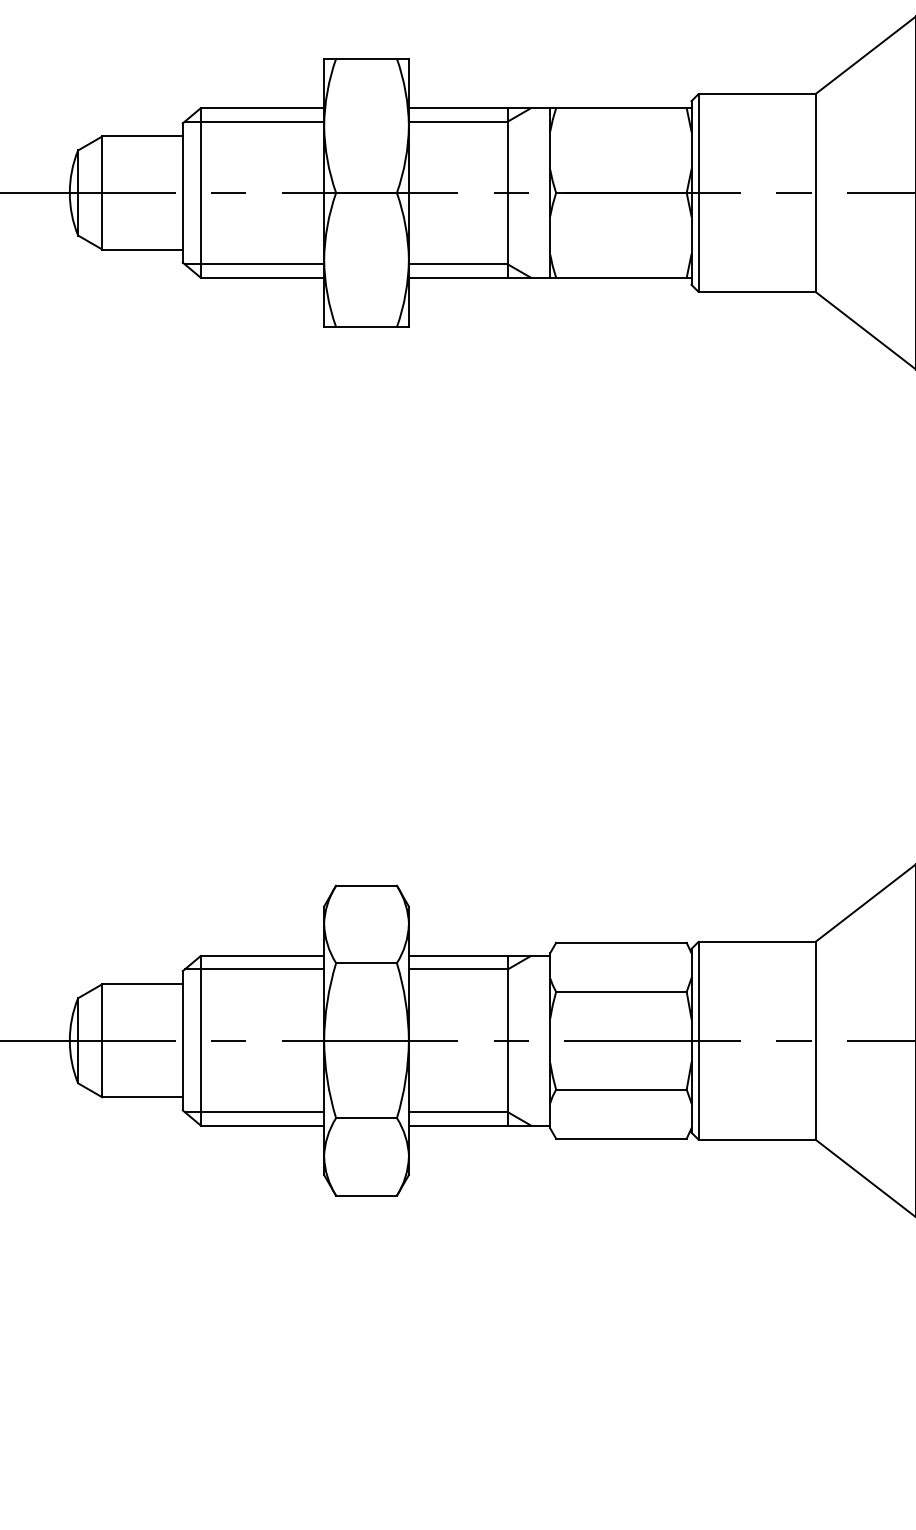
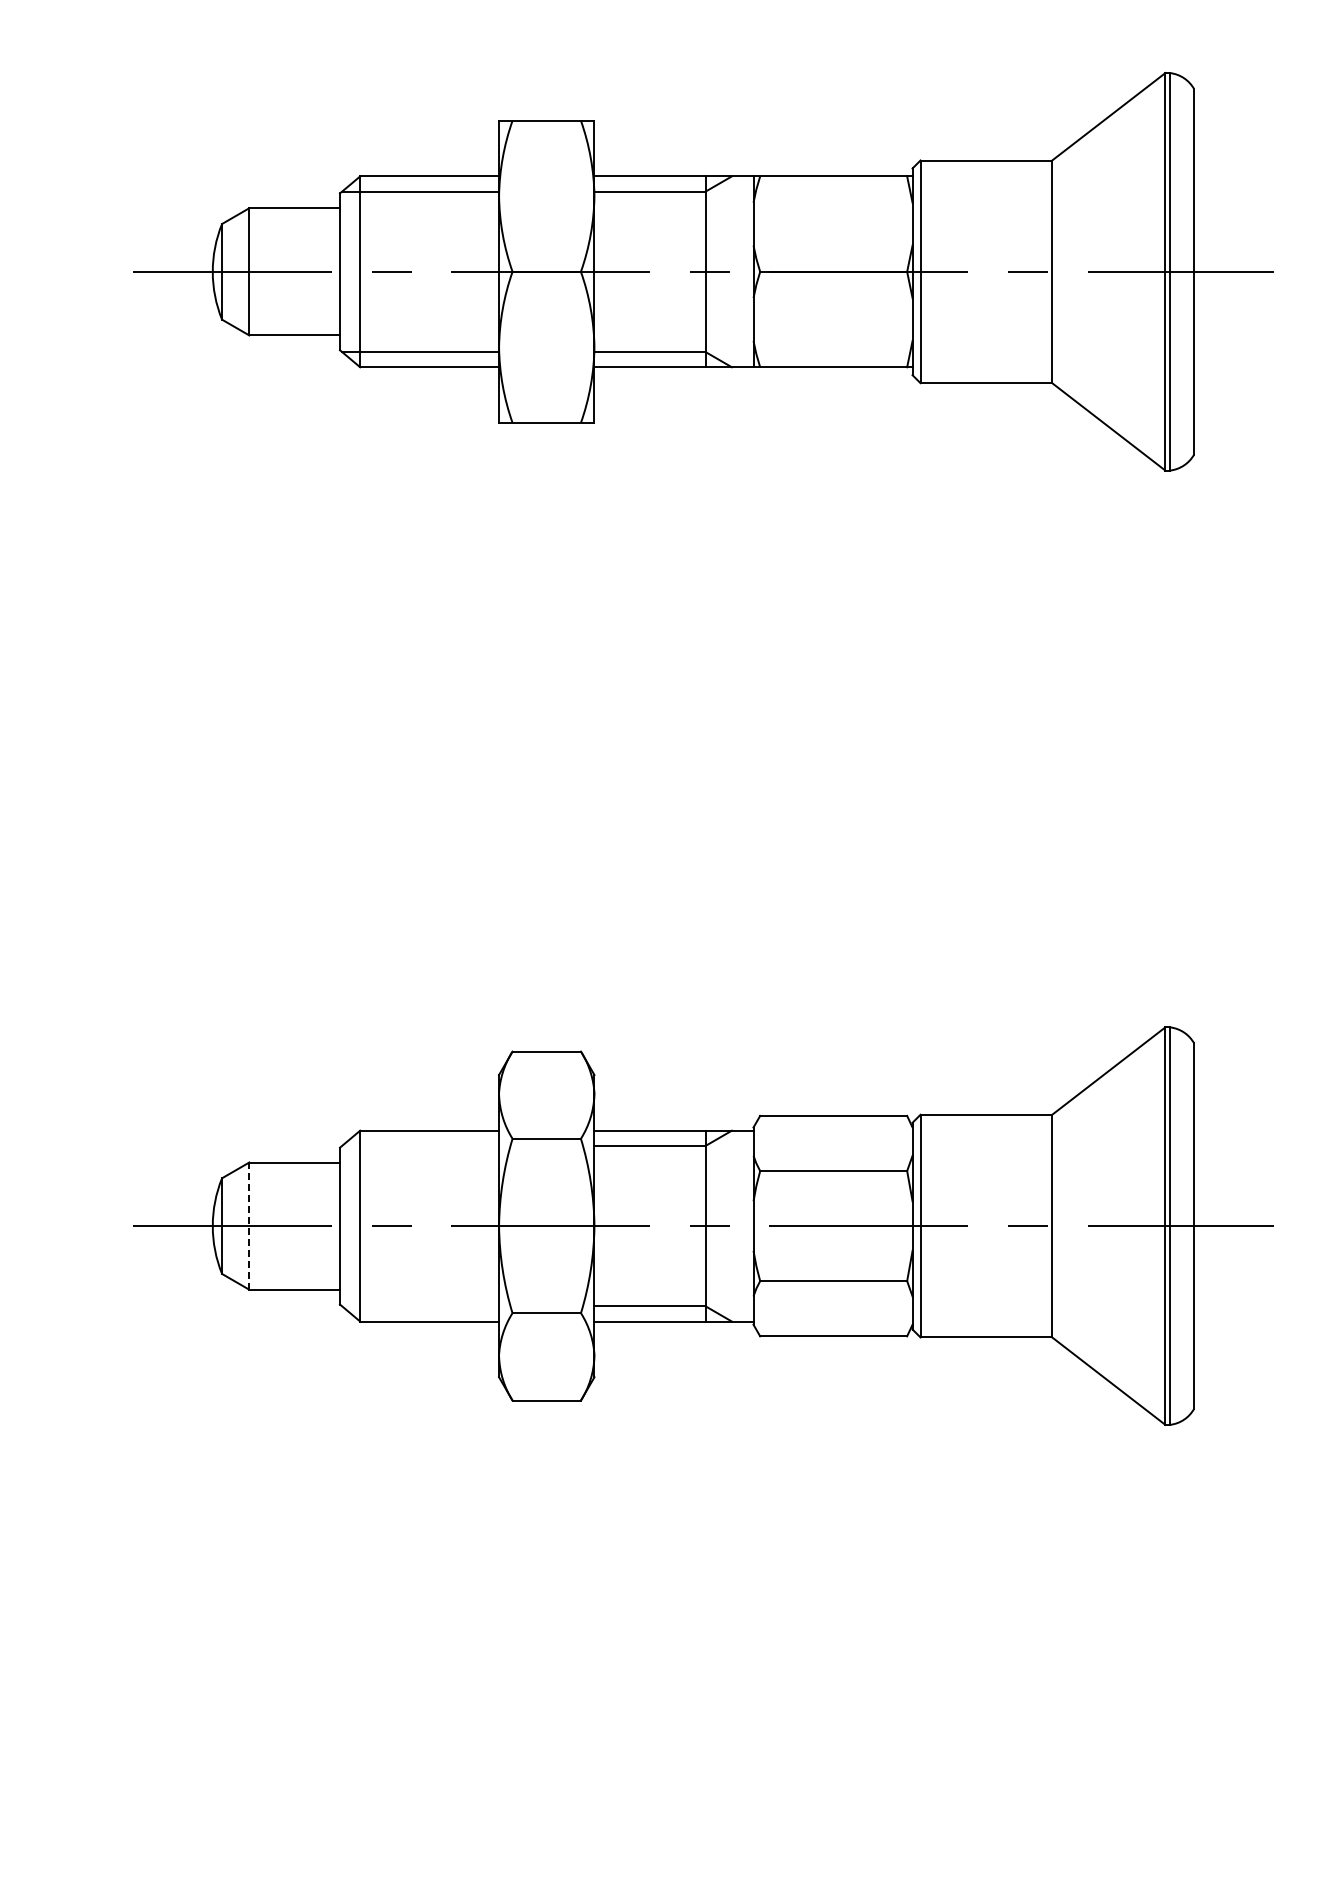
line: (254, 969) -> (420, 1145), removed
line: (102, 1041) -> (249, 1226), solid -> dashed
line: (254, 1112) -> (420, 1306), removed

